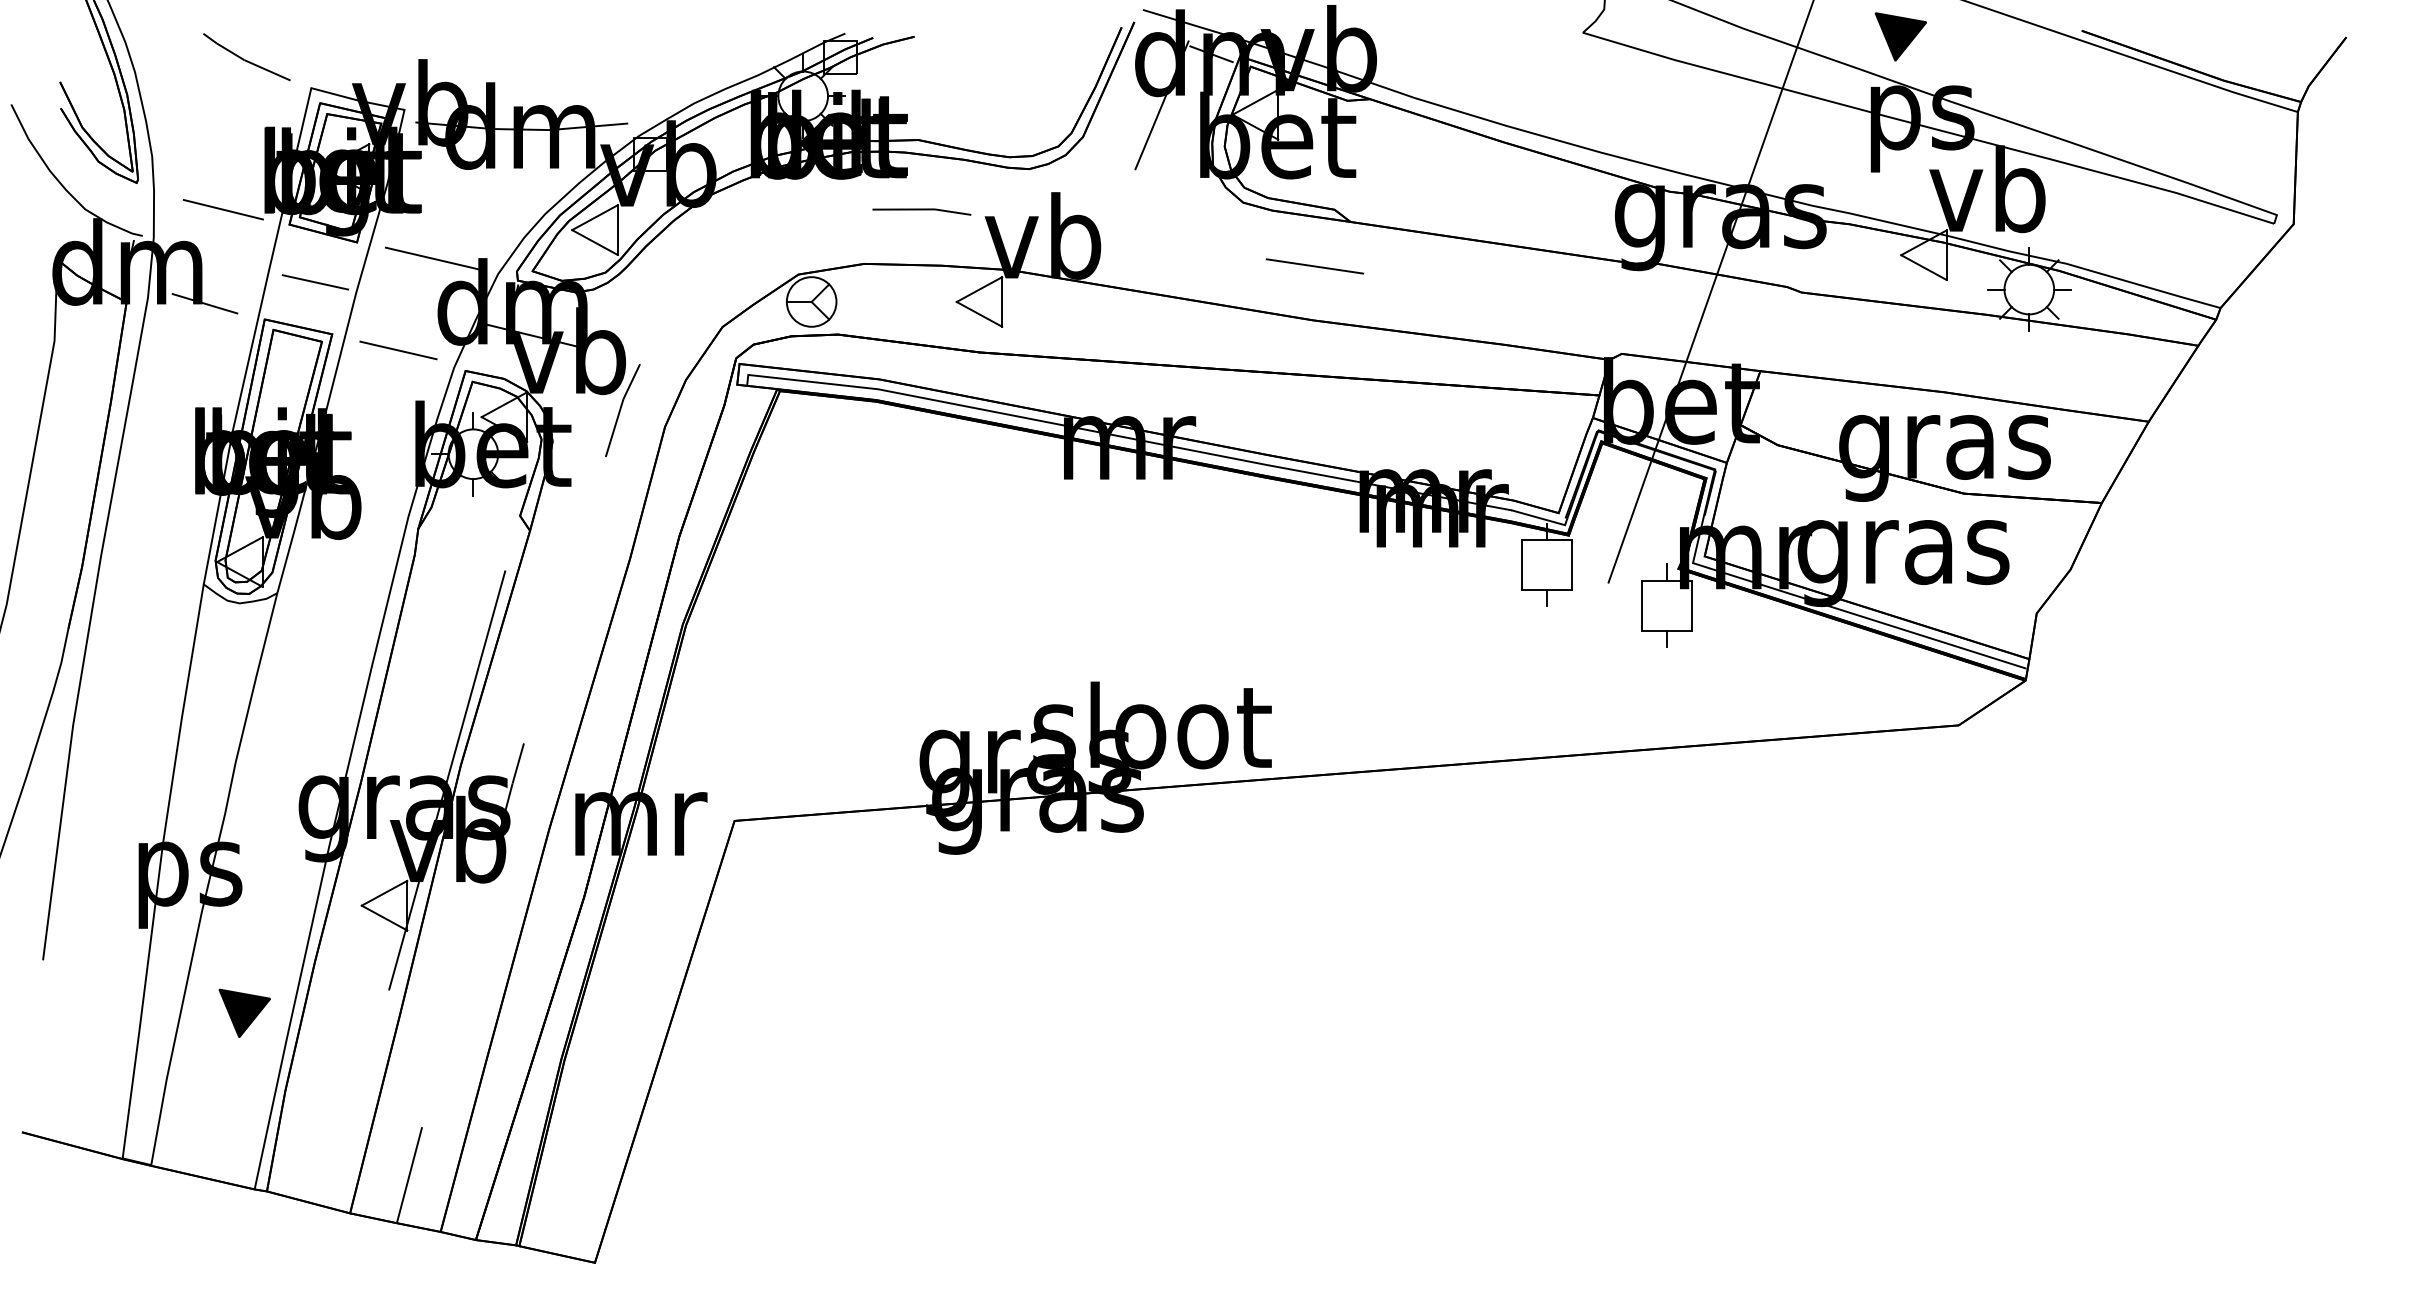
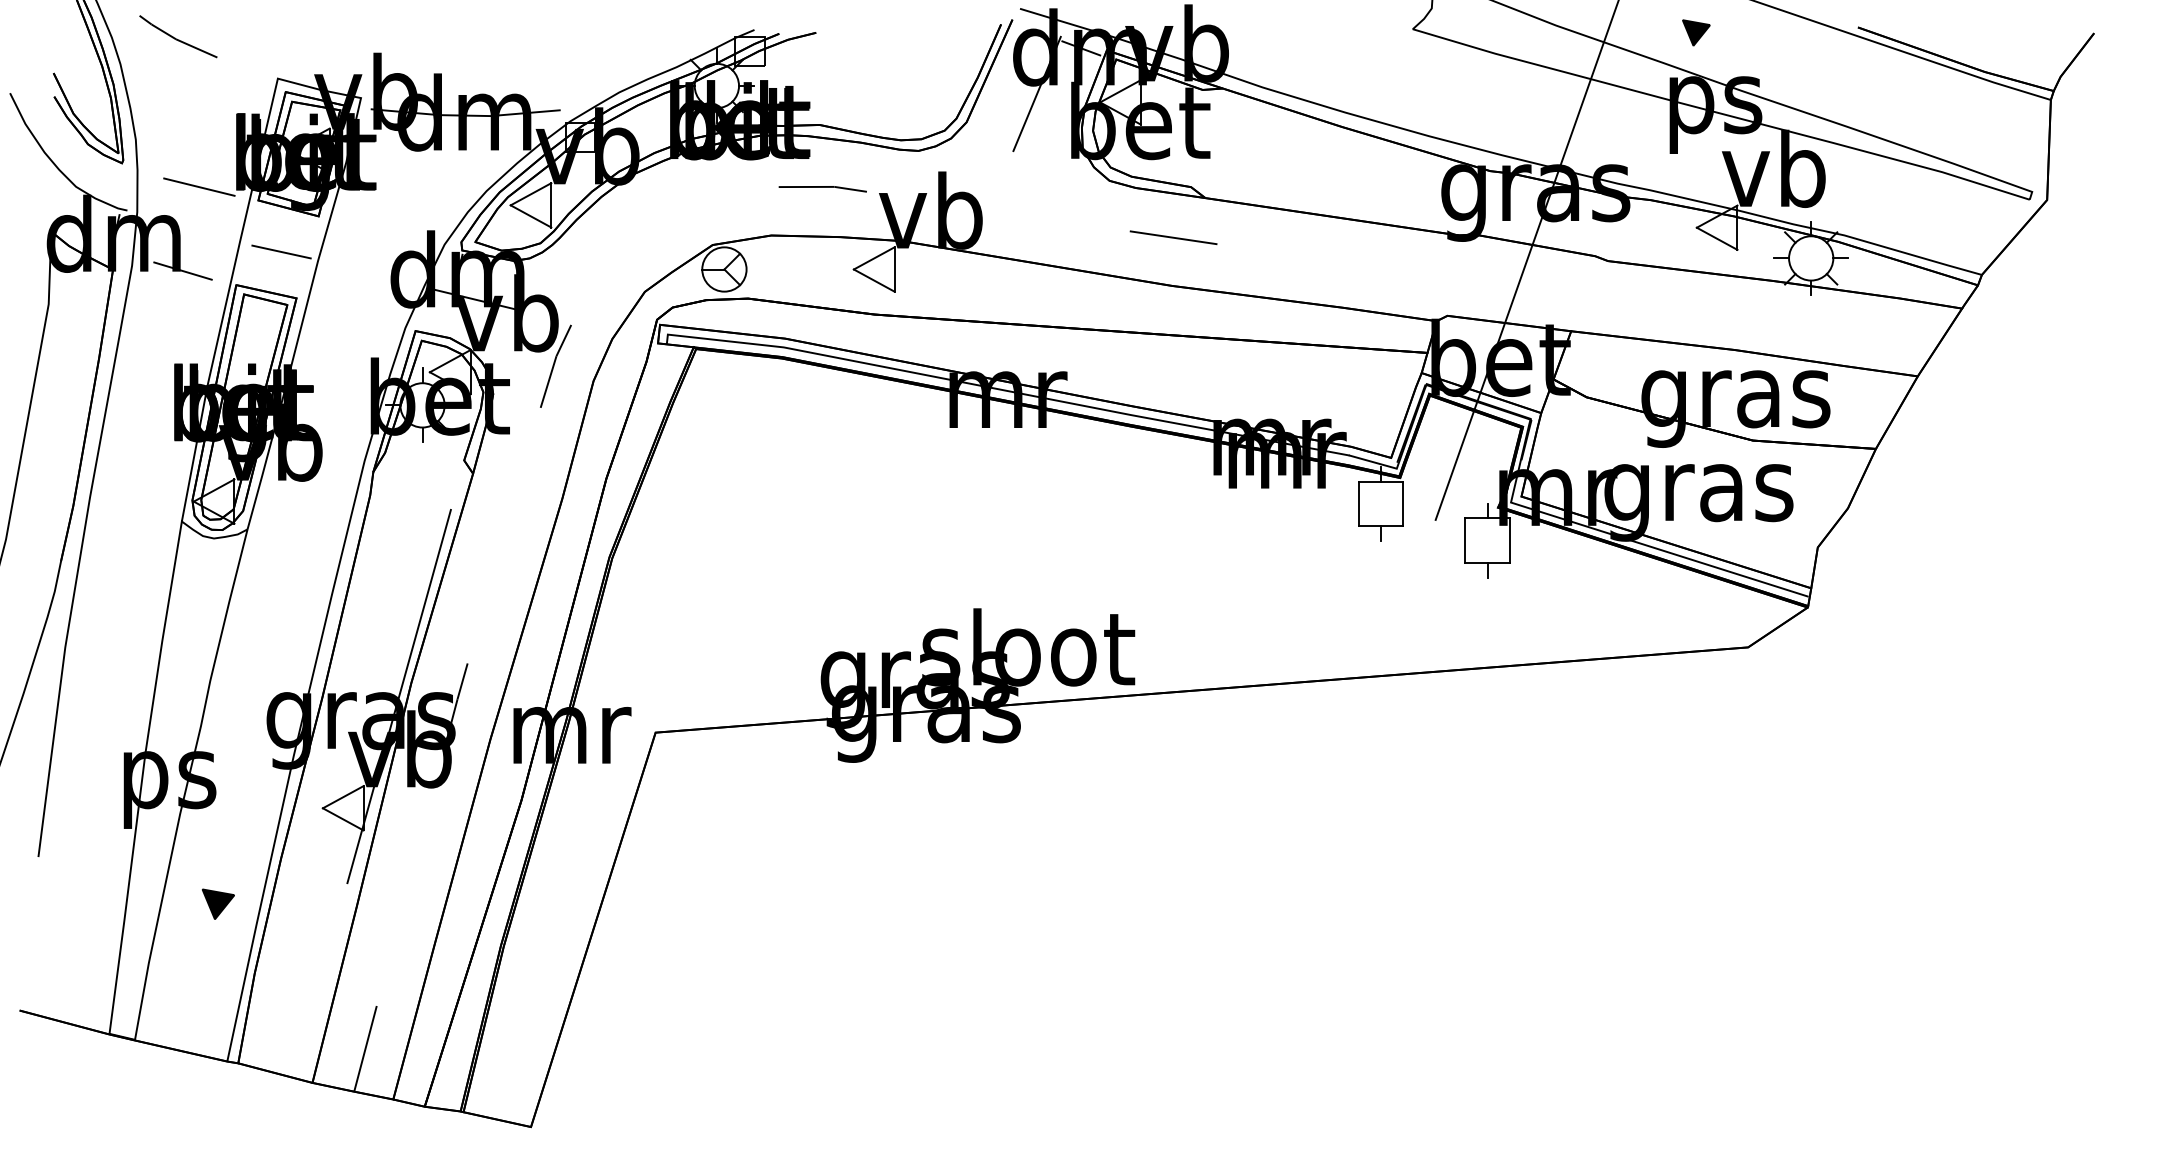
part: (1900, 36) -> (1696, 32), size x0.6
curve: (245, 59) -> (177, 38), moved
line: (437, 259) -> (390, 231), removed
line: (398, 350) -> (355, 312), removed
part: (244, 1012) -> (218, 903), size x0.7

